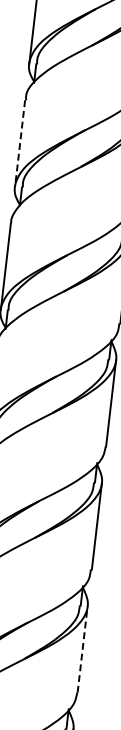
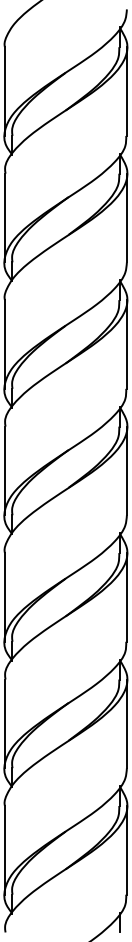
line: (20, 143) -> (4, 218), dashed -> solid
line: (82, 649) -> (127, 723), dashed -> solid

